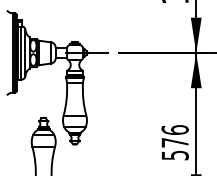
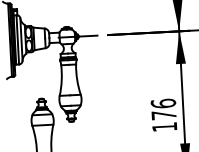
text: (174, 155) -> (164, 127), 576 -> 176

